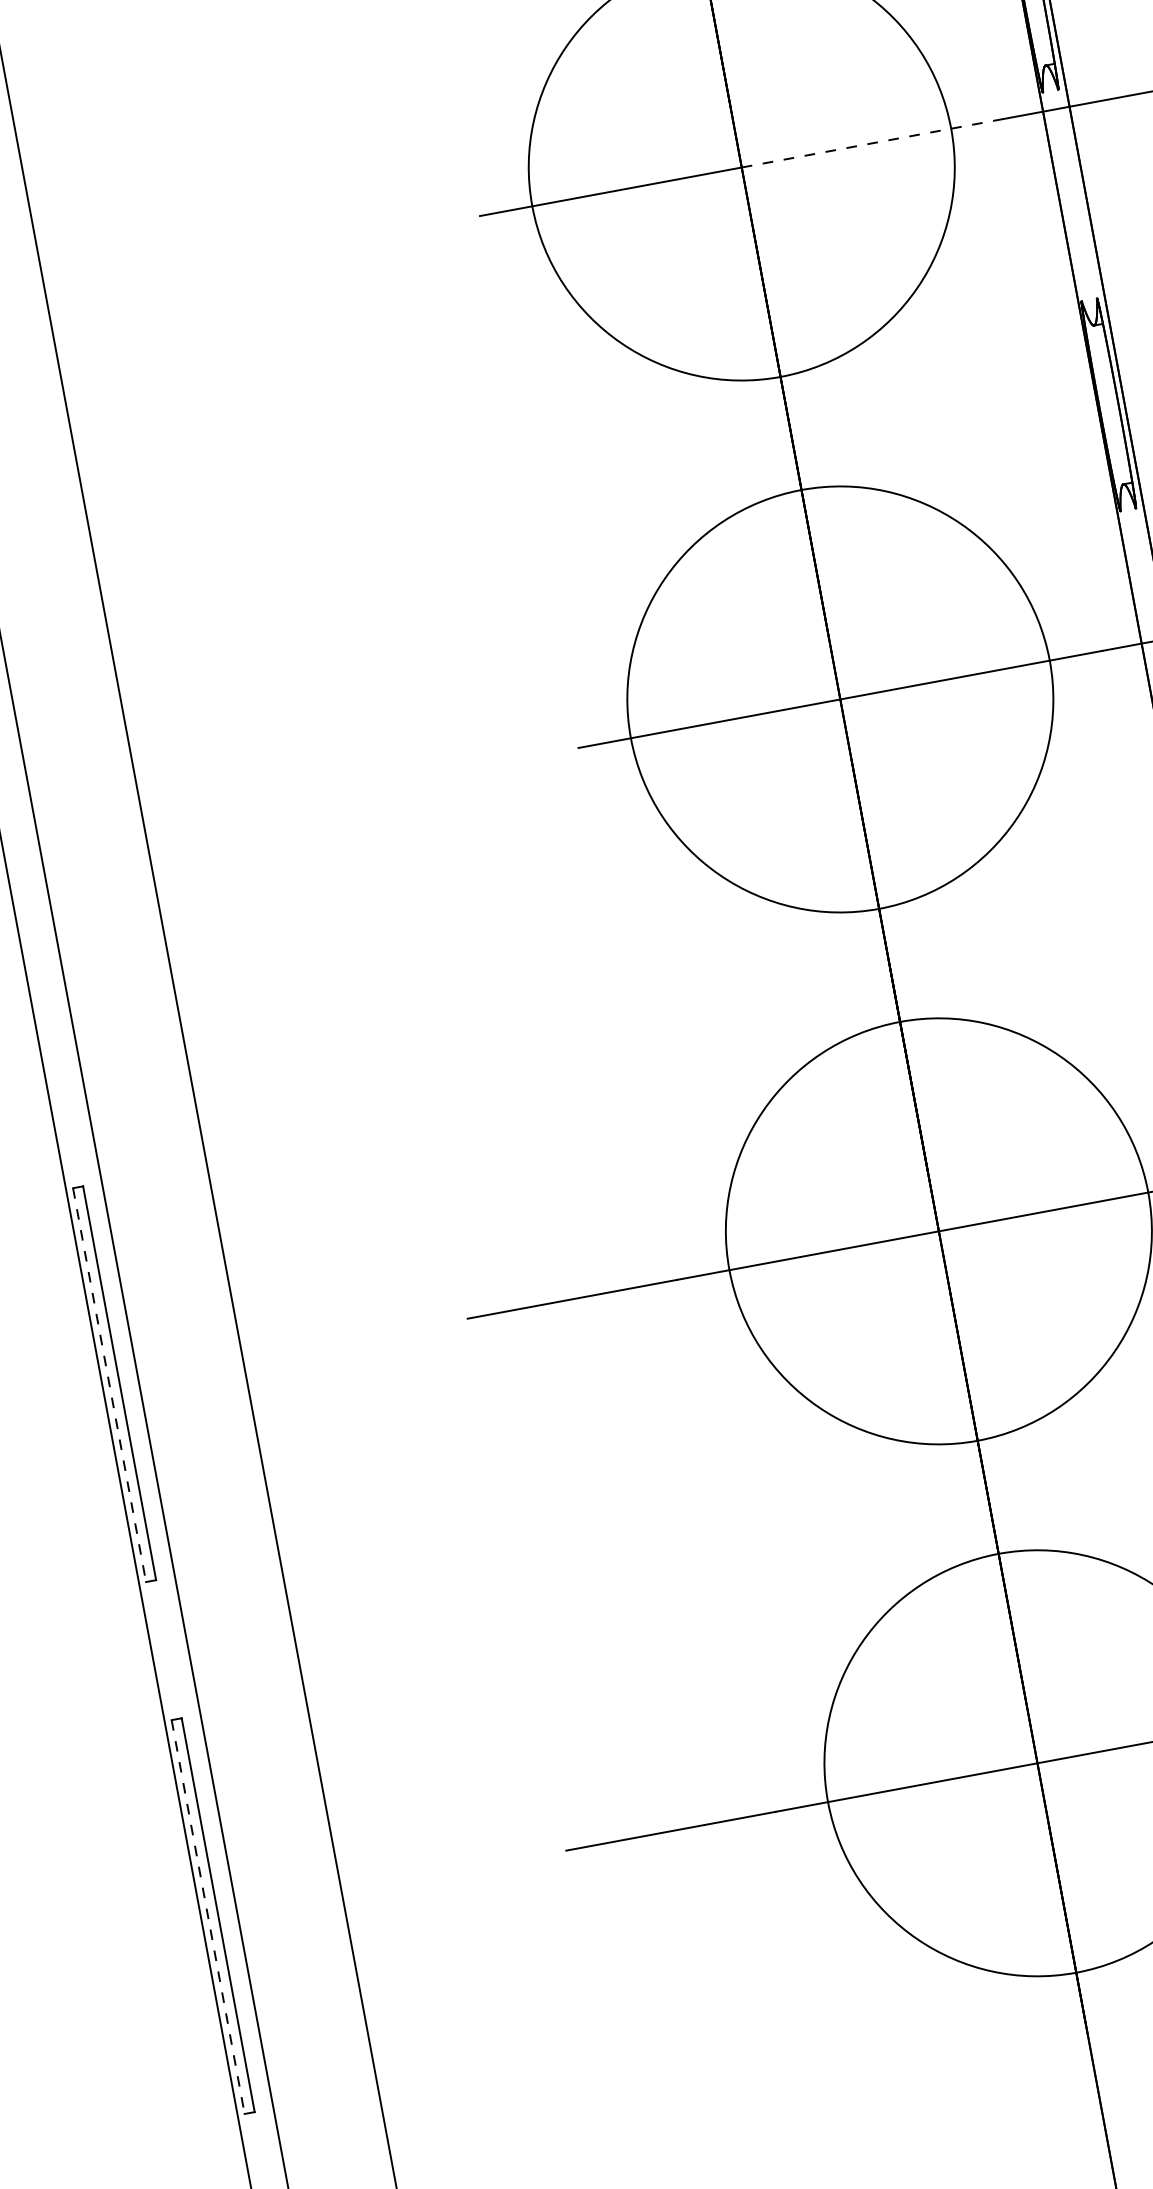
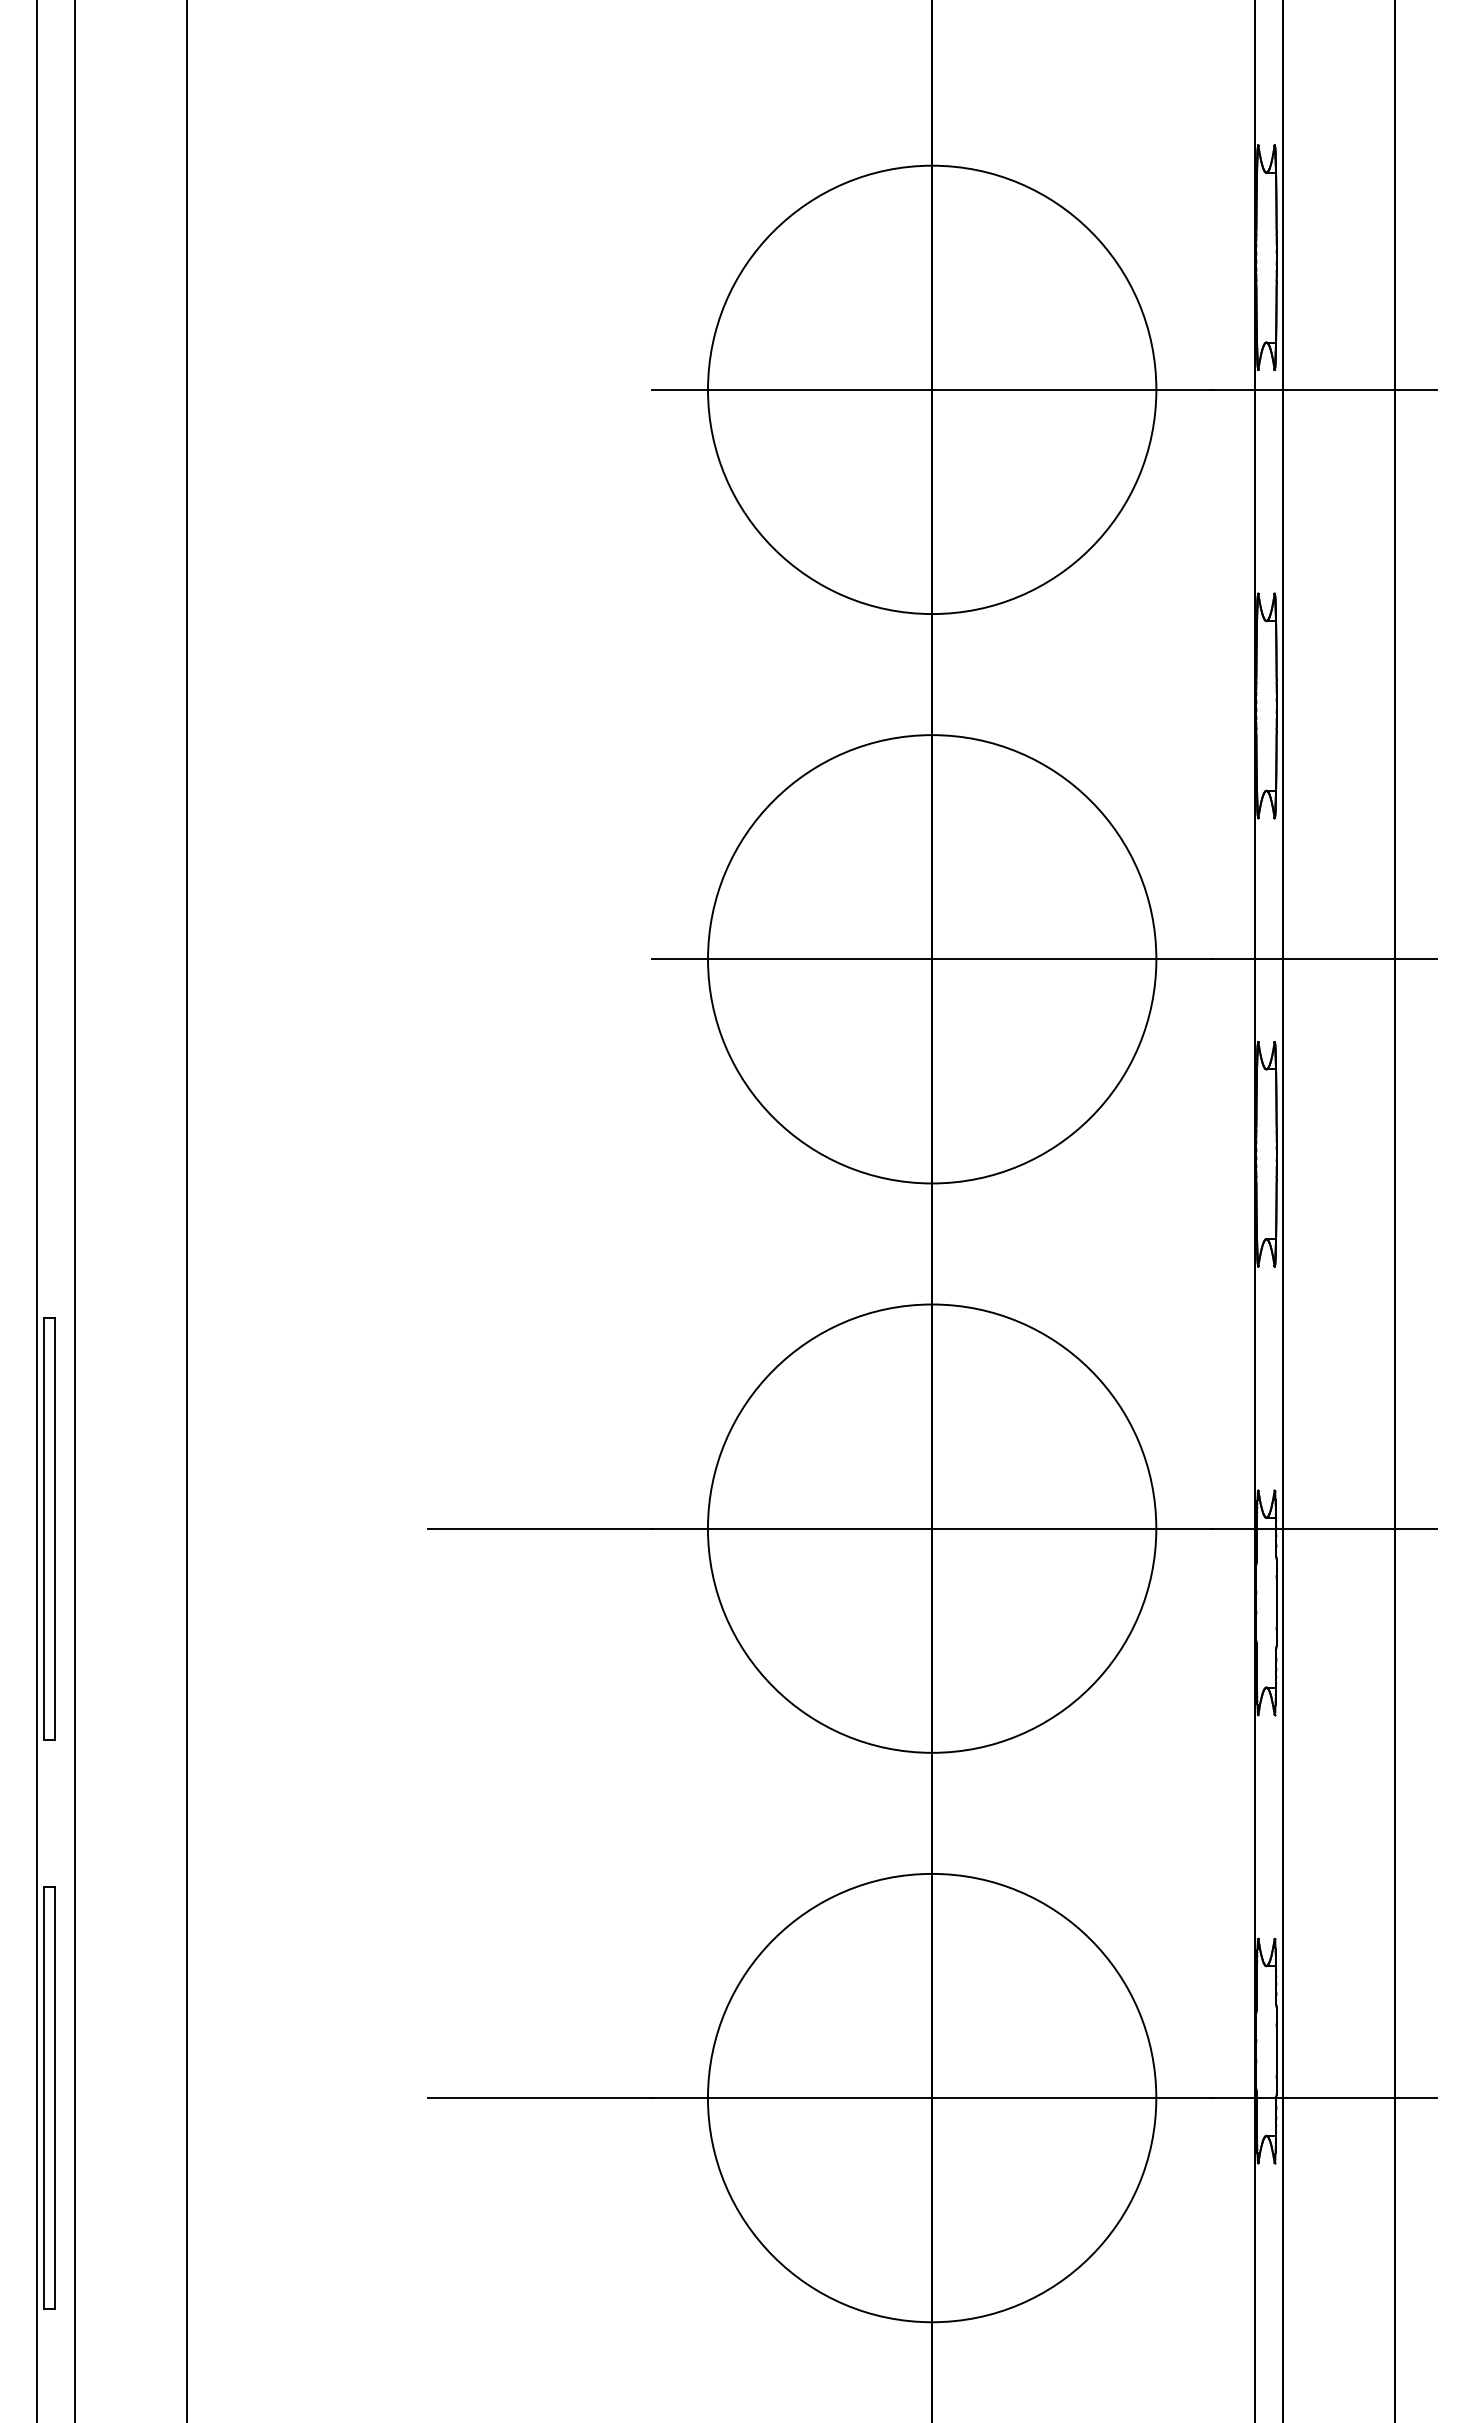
line: (872, 142) -> (1072, 389), dashed -> solid
line: (109, 1384) -> (44, 1528), dashed -> solid
line: (208, 1917) -> (44, 2098), dashed -> solid

